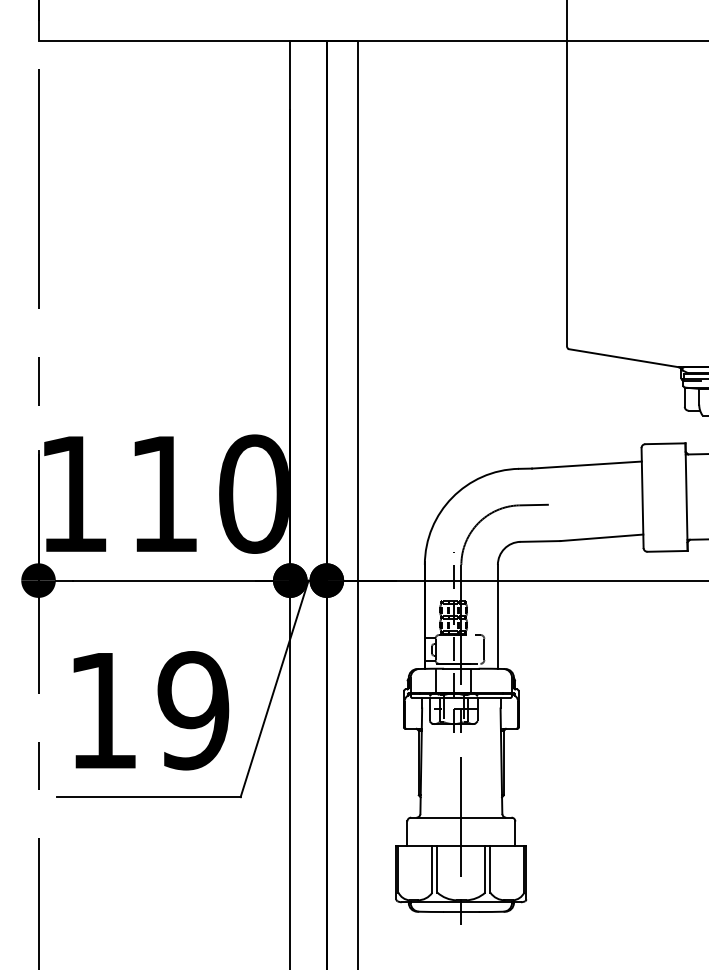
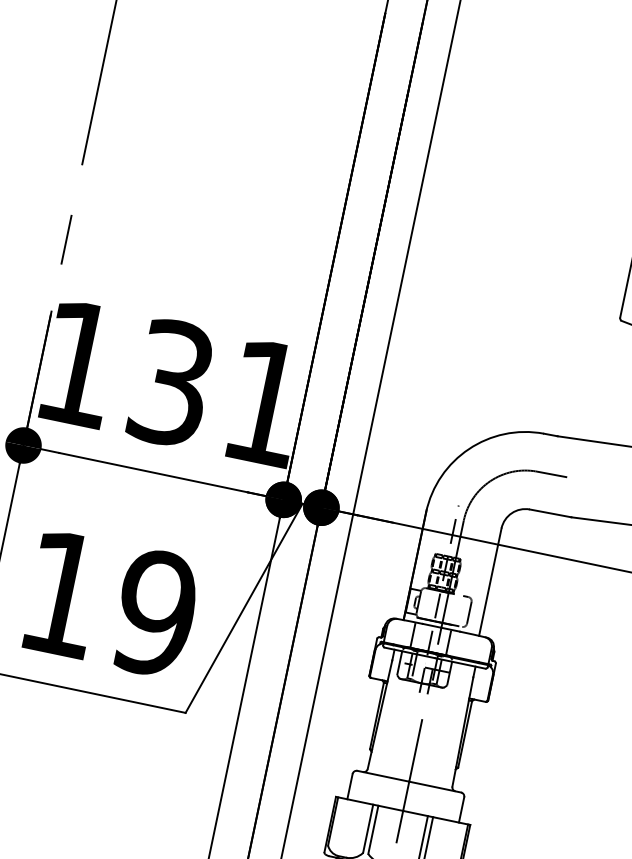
text: (209, 493) -> (218, 392), 110 -> 131

